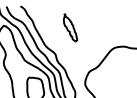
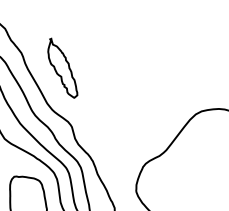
part: (69, 27) -> (60, 67), moved

